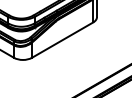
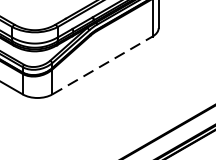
line: (63, 39) -> (103, 64), solid -> dashed

